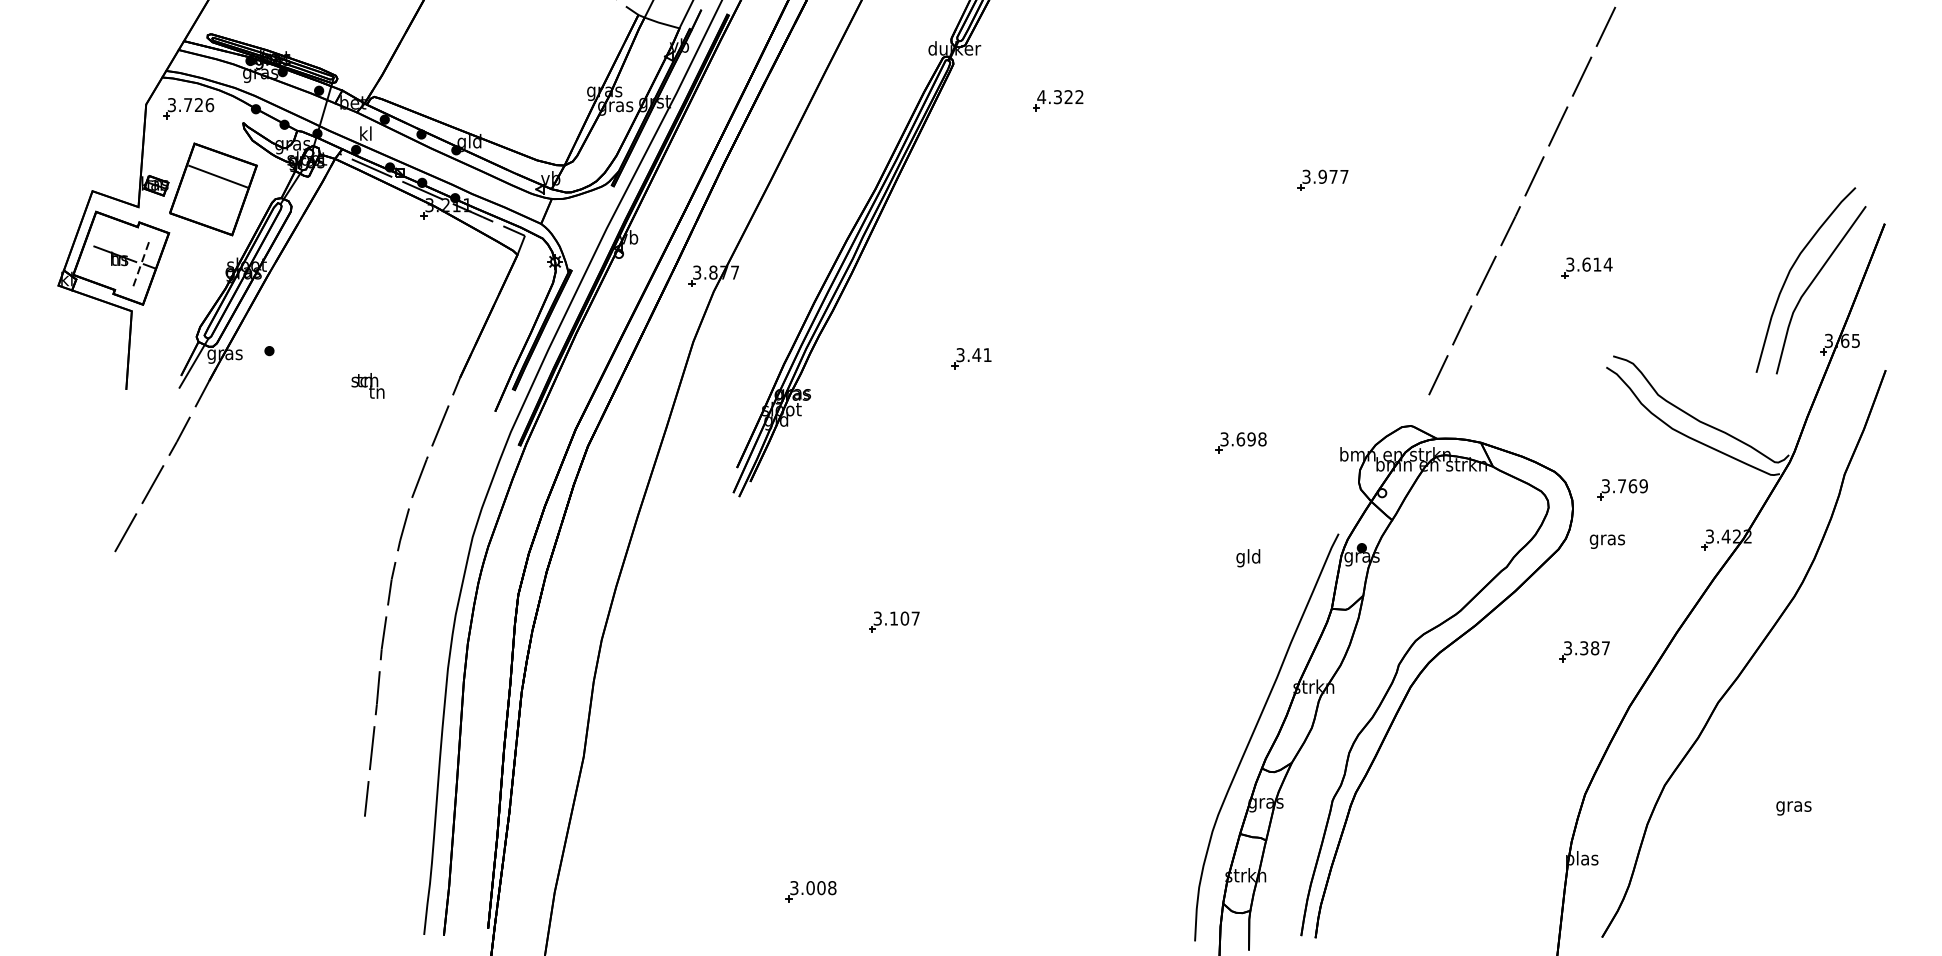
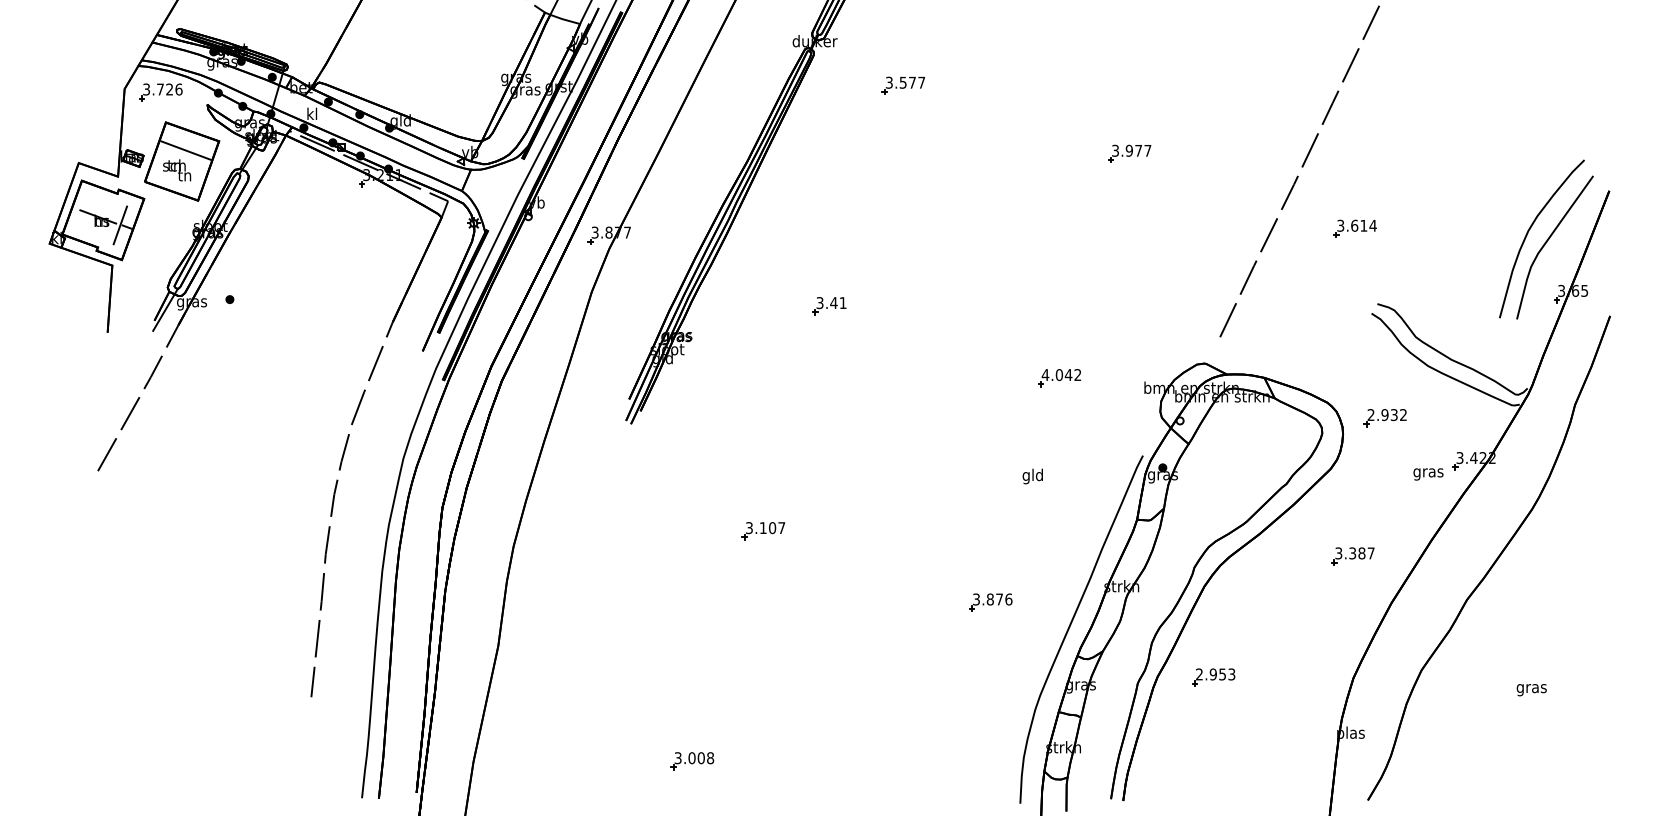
text: (1060, 96) -> (905, 82), 4.322 -> 3.577
line: (141, 264) -> (120, 225), dashed -> solid
text: (368, 386) -> (177, 170), moved
text: (1243, 439) -> (1061, 375), 3.698 -> 4.042
text: (1625, 486) -> (1387, 415), 3.769 -> 2.932
text: (1607, 541) -> (1428, 474), moved
text: (1247, 558) -> (1032, 476), moved
part: (1160, 705) -> (990, 602), added
part: (1421, 793) -> (1213, 677), added

